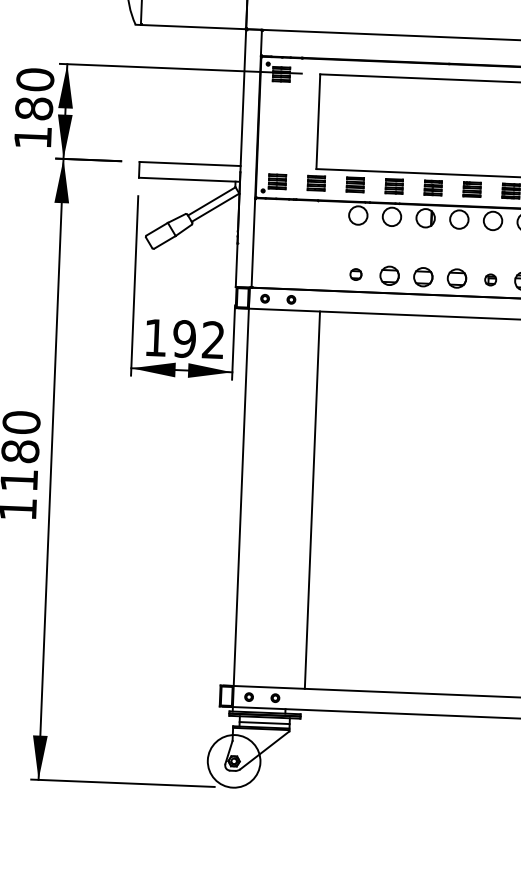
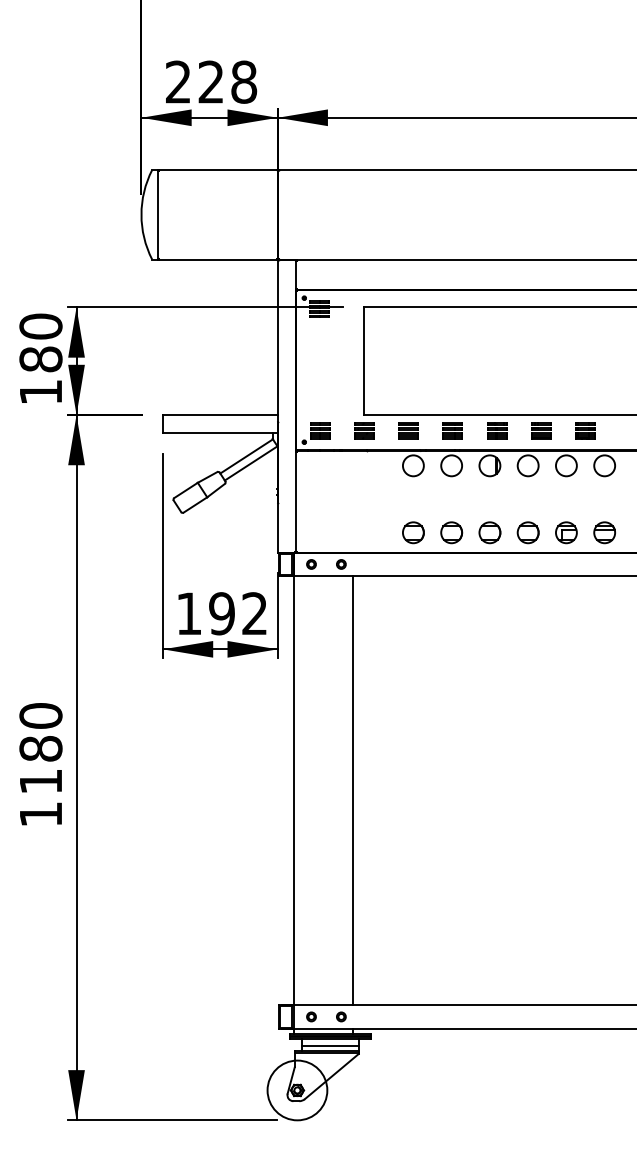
part: (356, 274) -> (413, 532), size x1.67
part: (490, 279) -> (566, 532), size x1.67
line: (312, 500) -> (353, 790), moved

